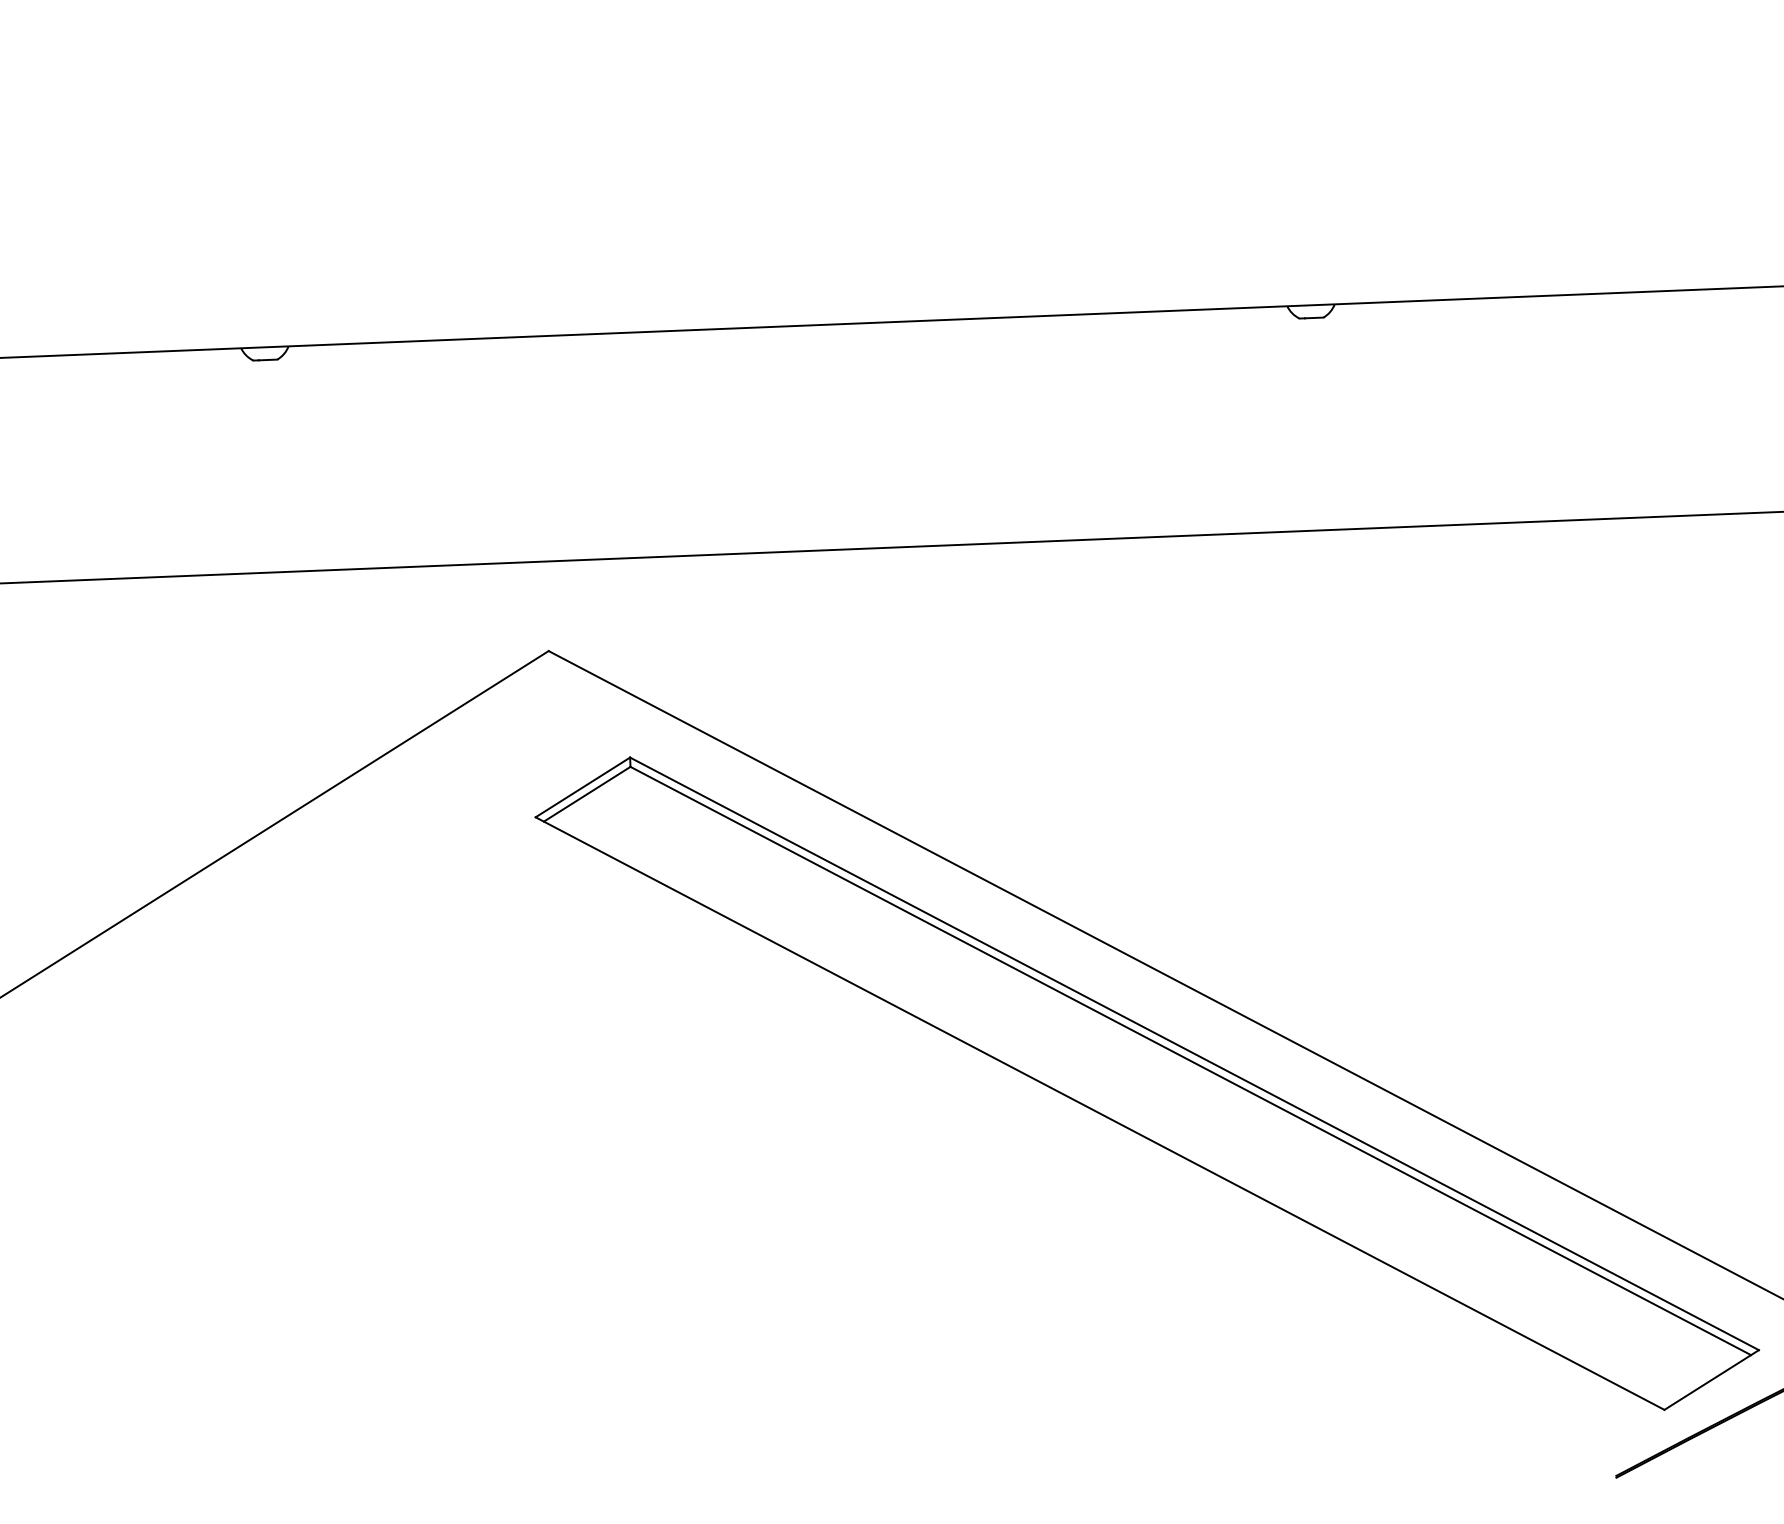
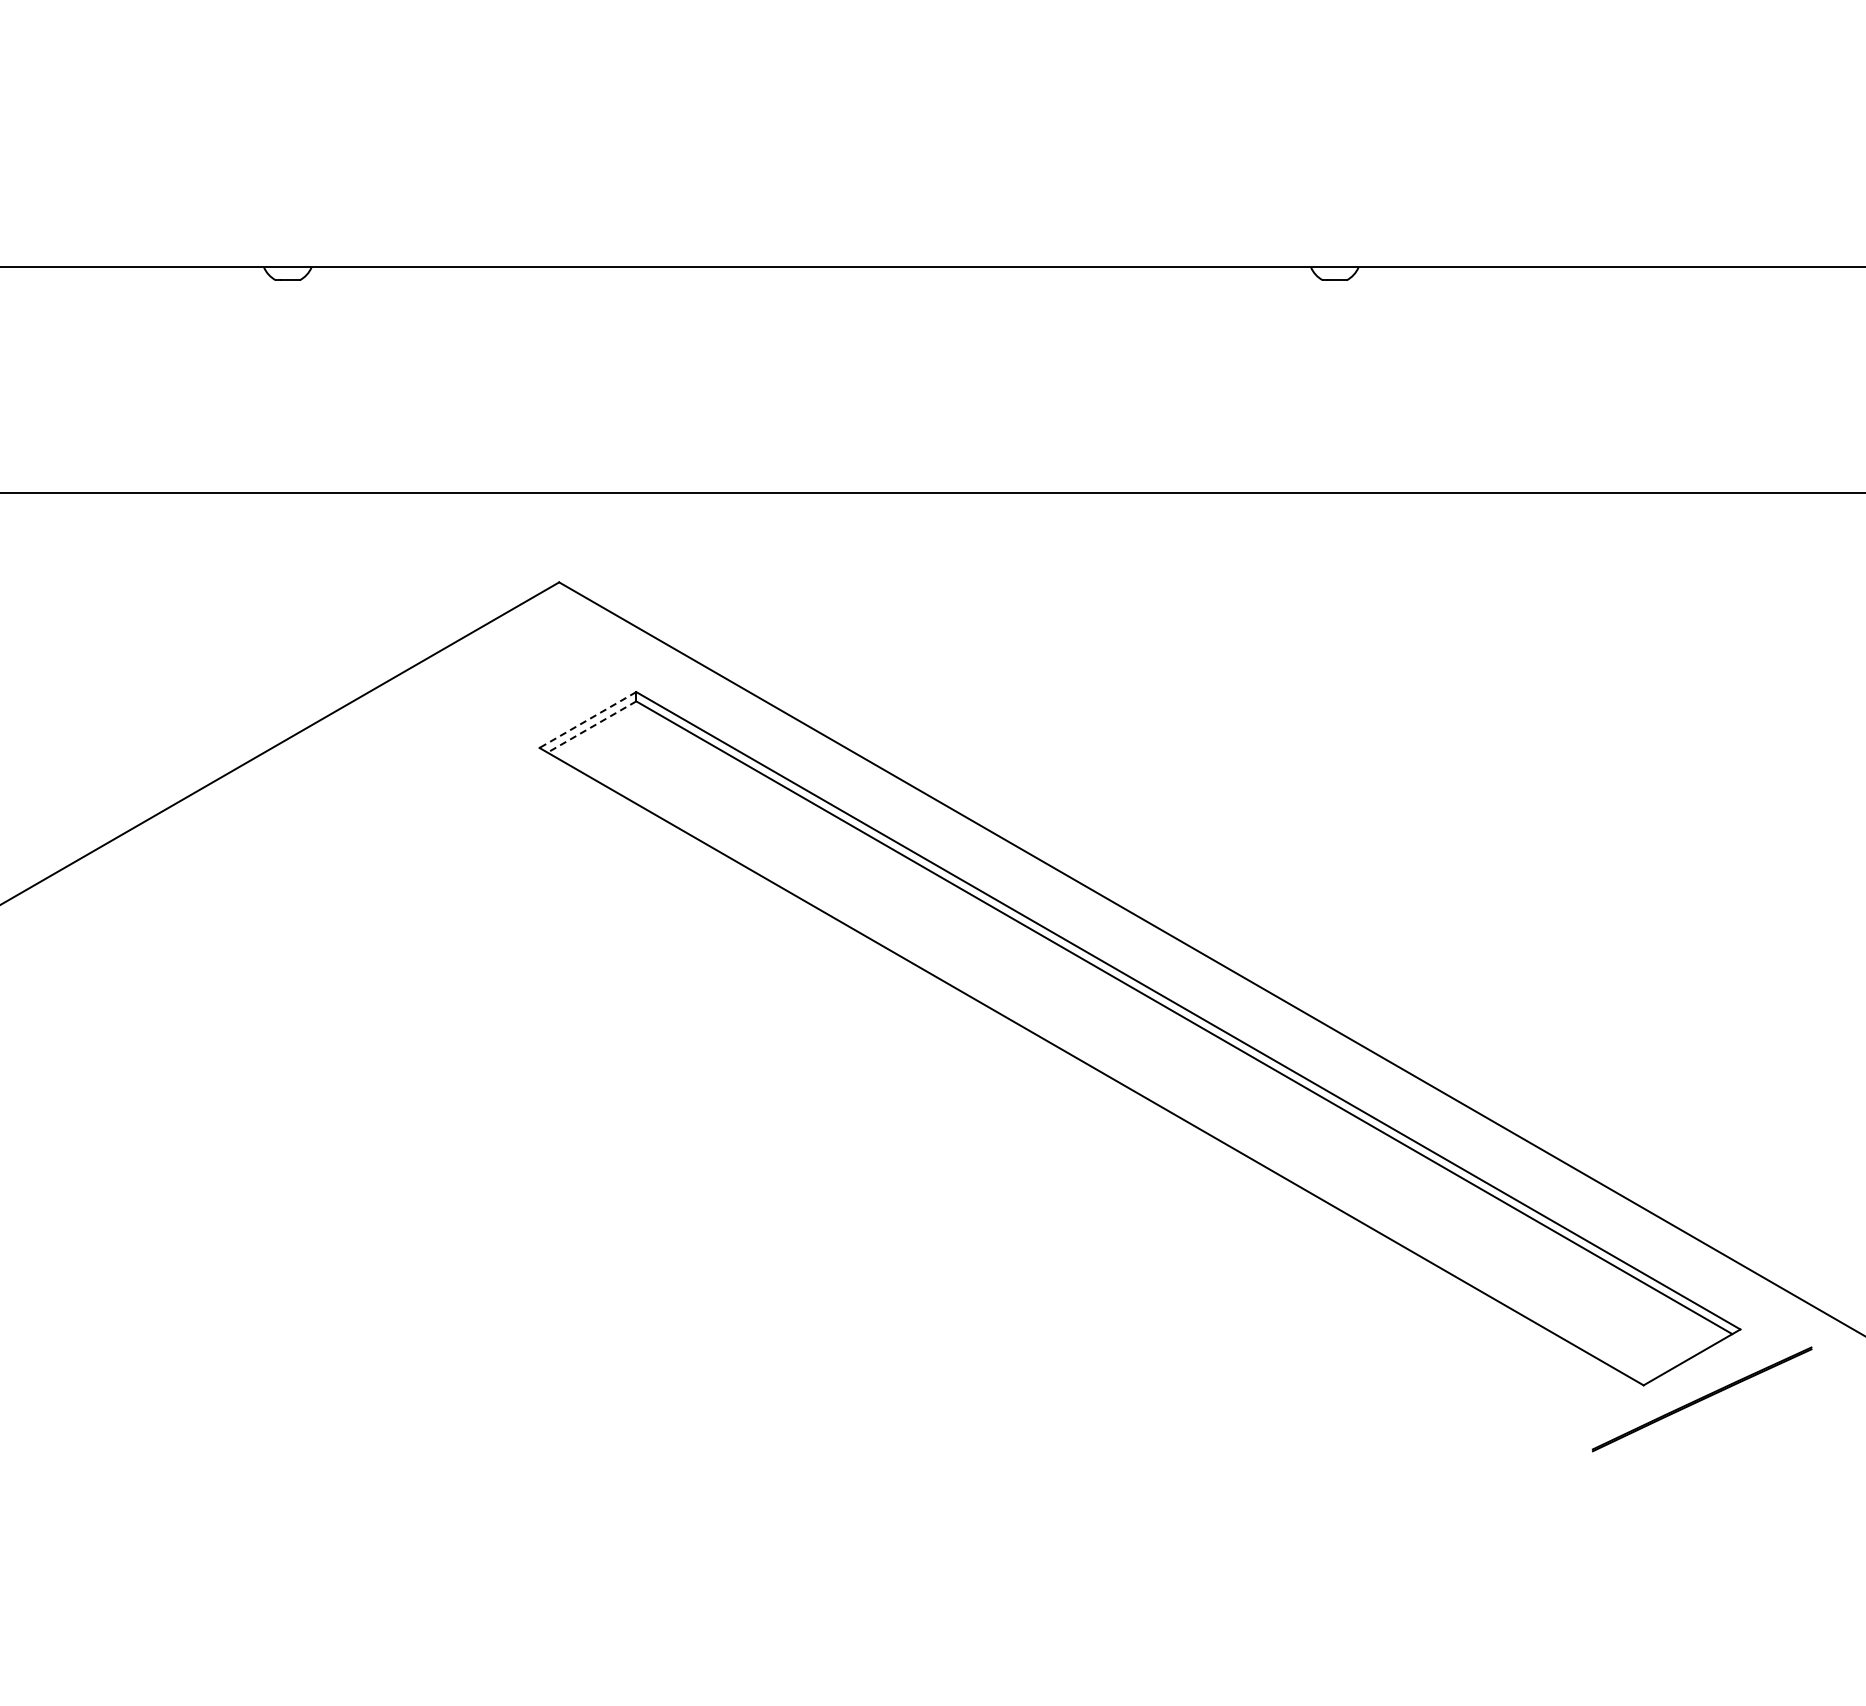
line: (582, 787) -> (587, 720), solid -> dashed
line: (586, 794) -> (591, 727), solid -> dashed

